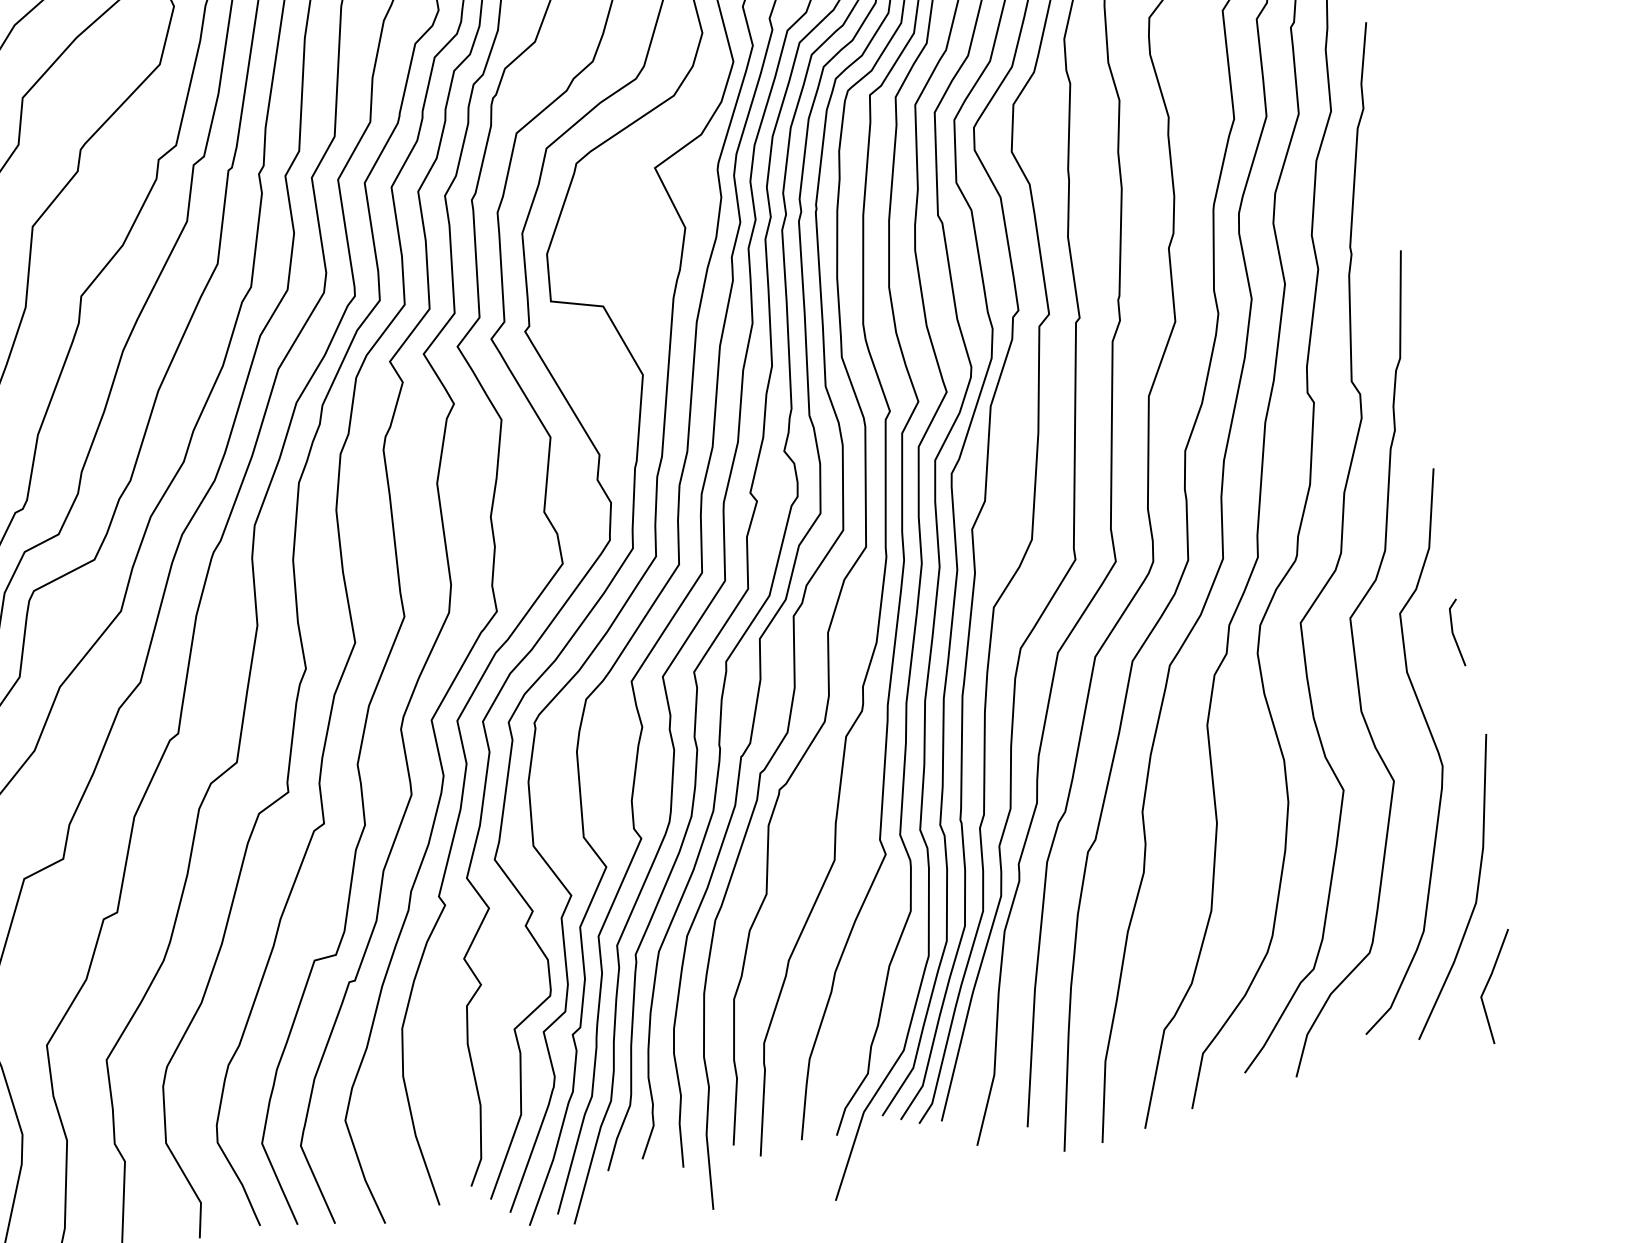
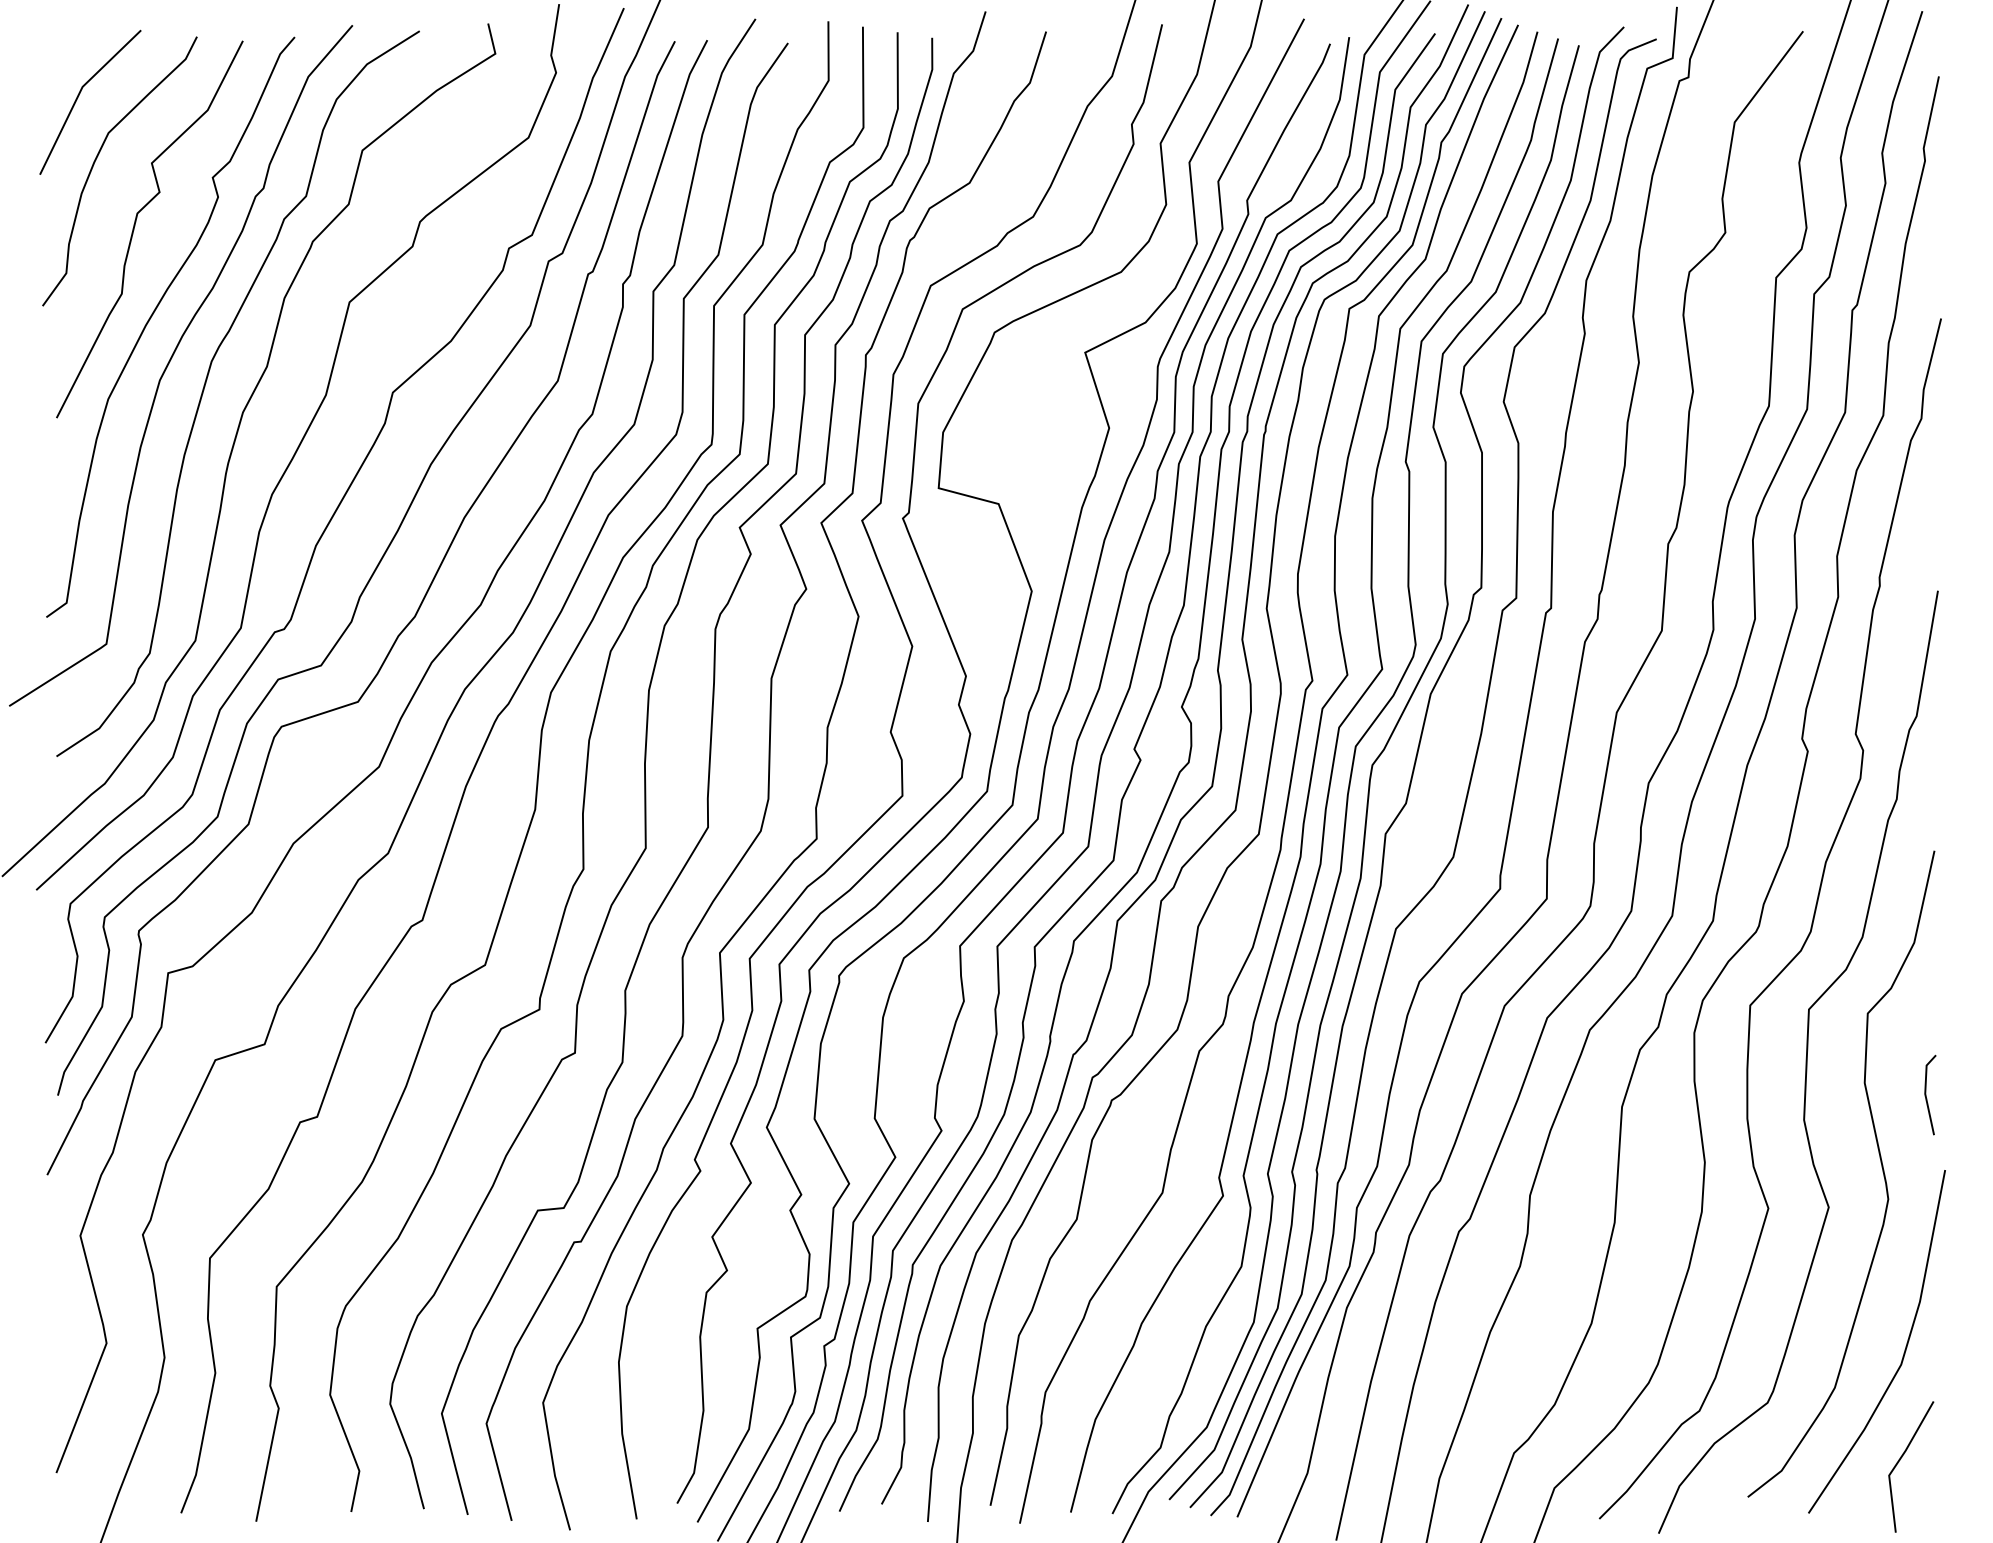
line: (1453, 633) -> (1926, 1094), moved

